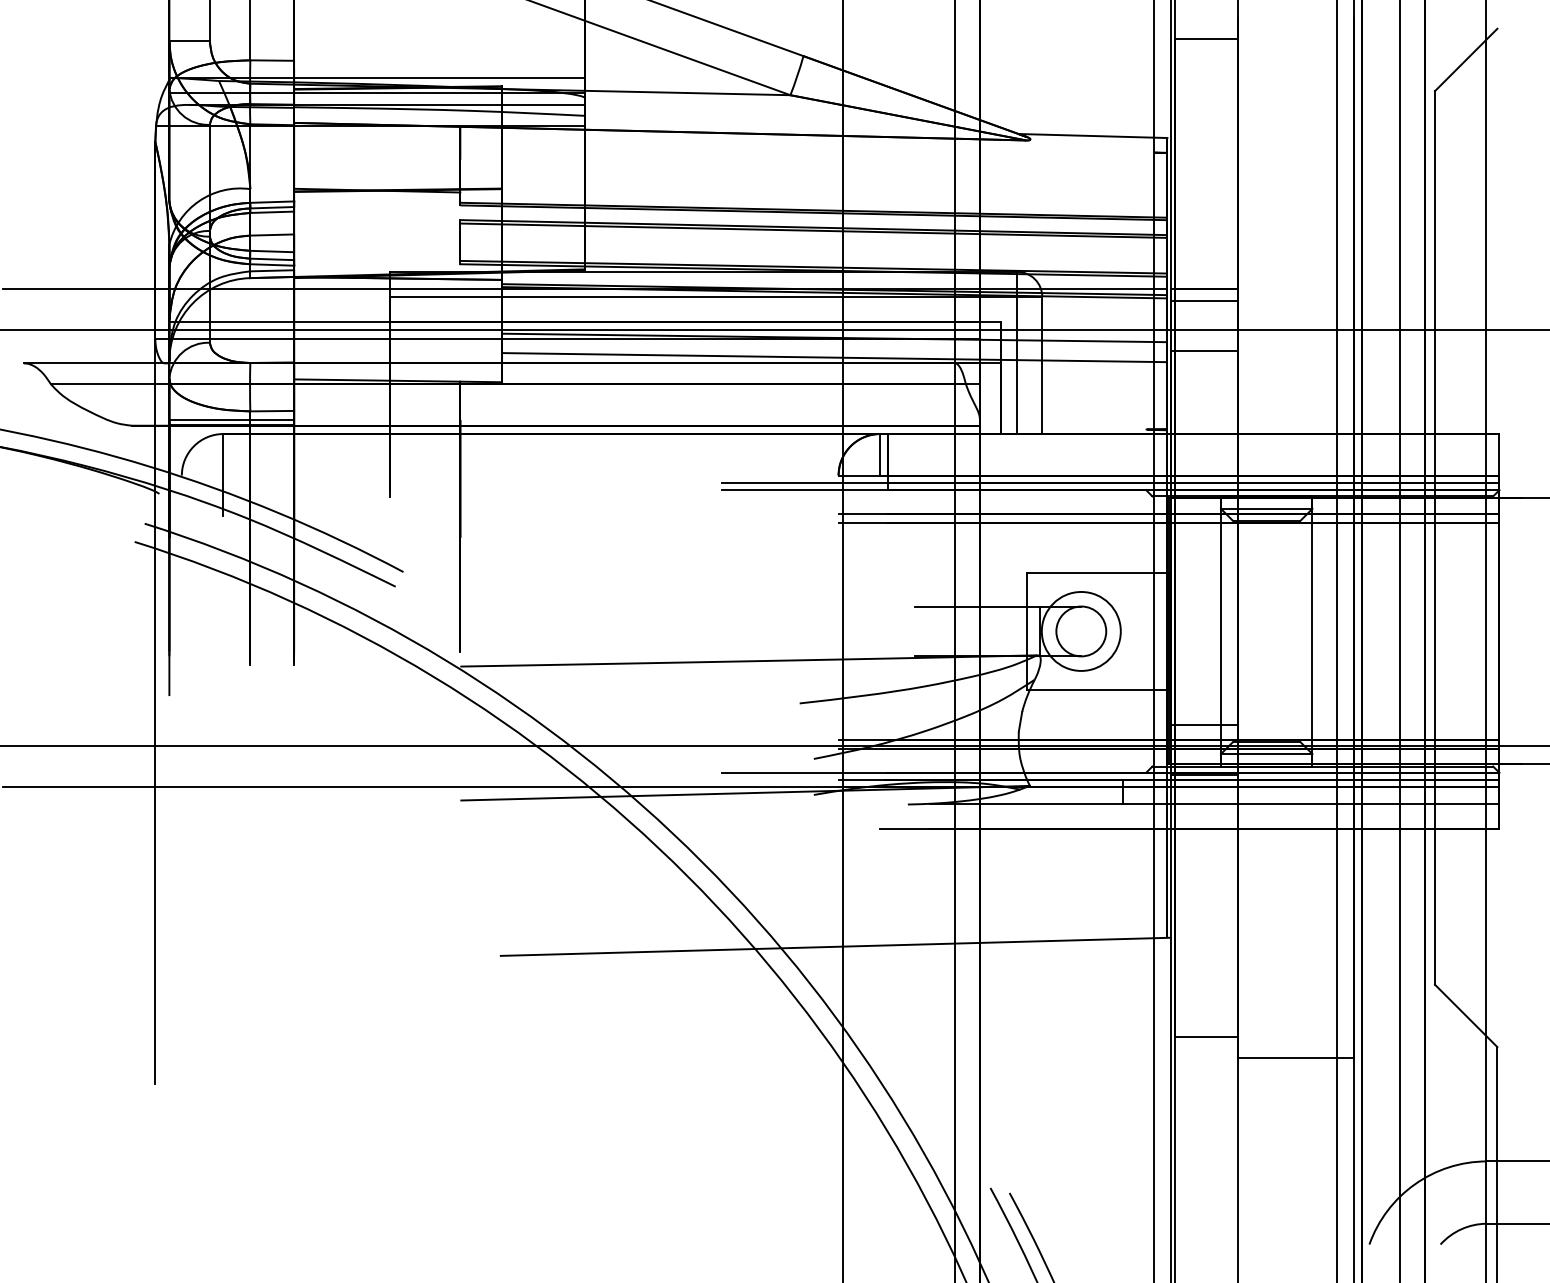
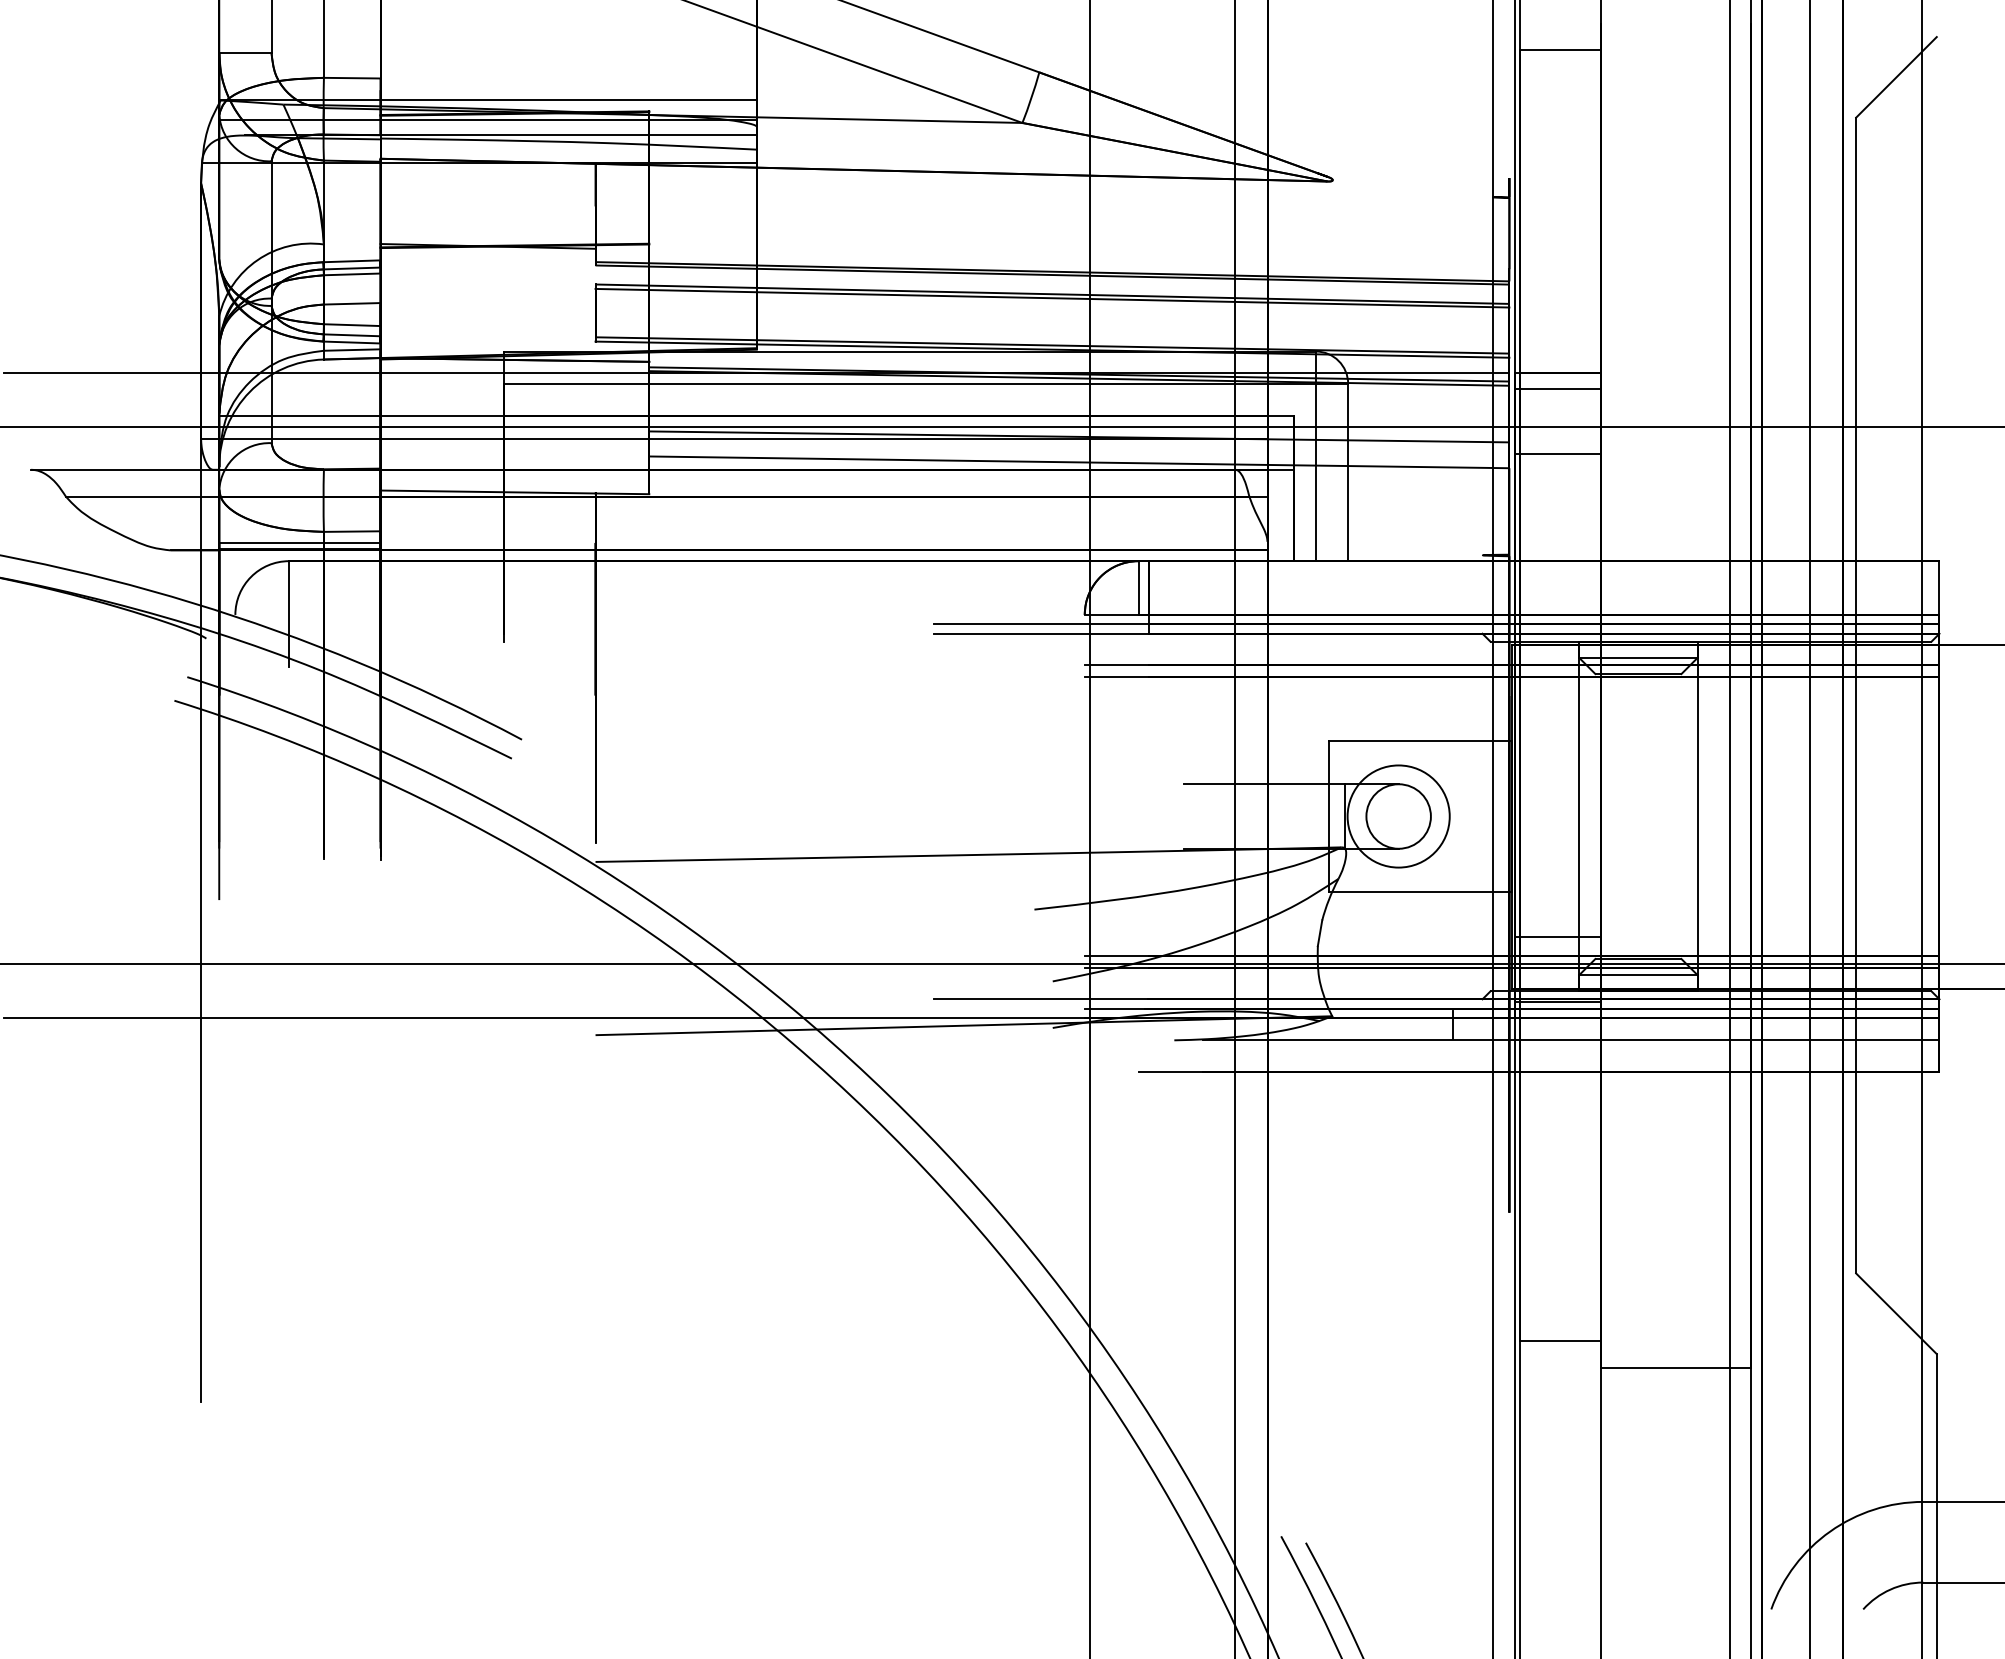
line: (1092, 135) -> (1413, 175), removed
line: (834, 946) -> (1079, 1224), removed

